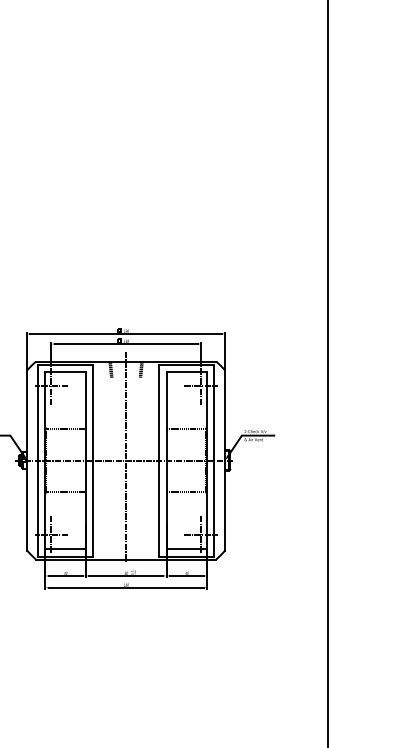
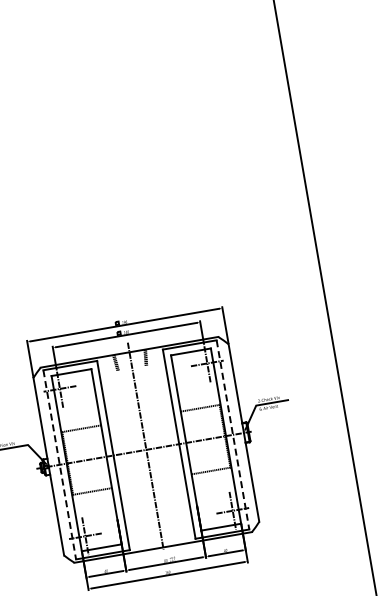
line: (38, 460) -> (60, 464), solid -> dashed
line: (214, 460) -> (233, 434), solid -> dashed

